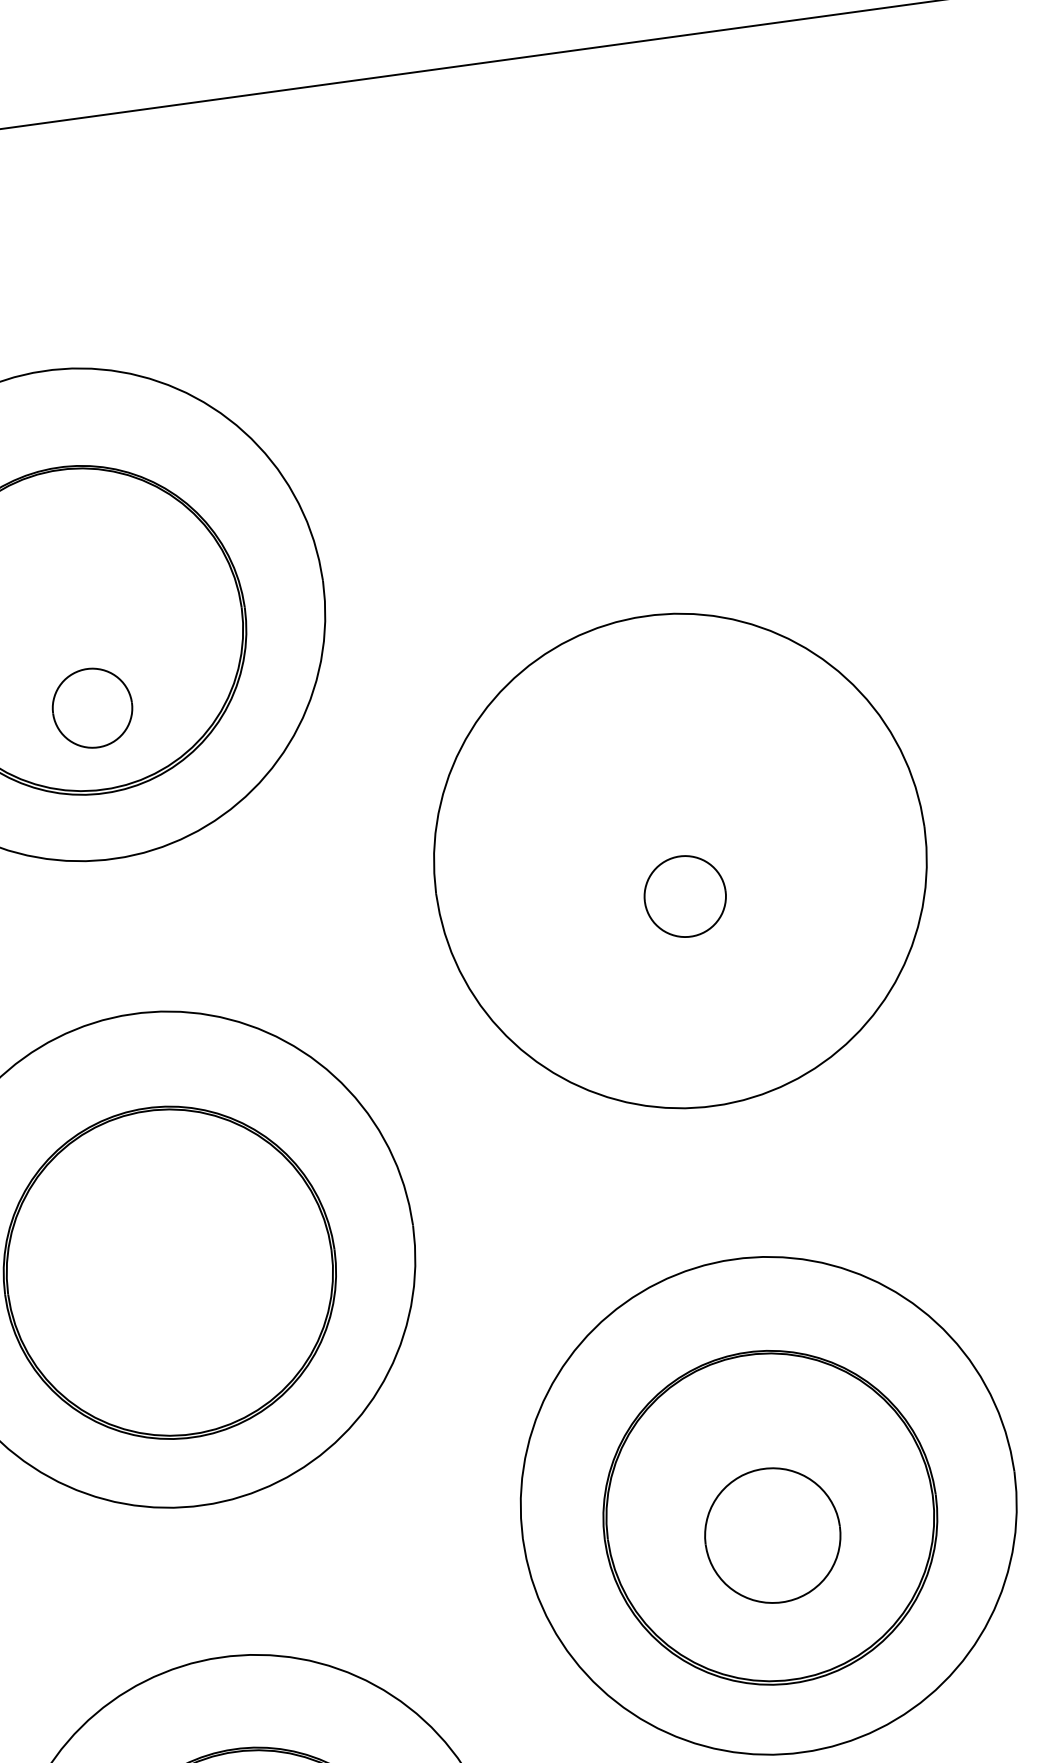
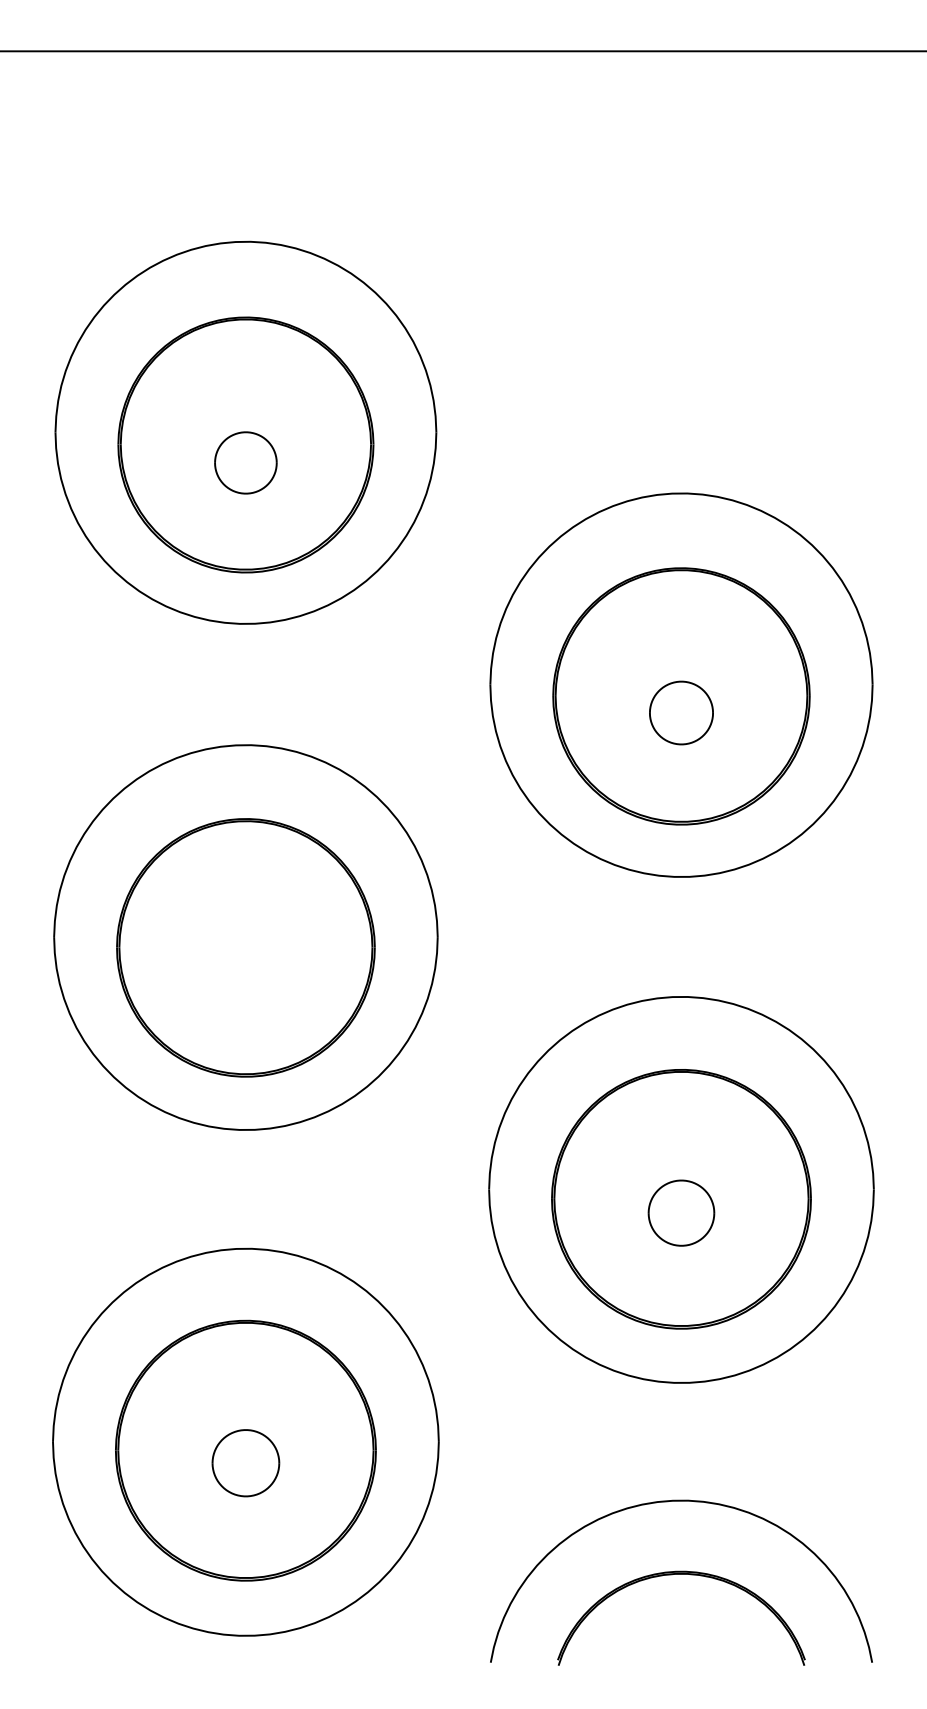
part: (91, 707) -> (245, 462), moved
part: (682, 875) -> (681, 696), added
part: (772, 1534) -> (681, 1212), size x0.62

